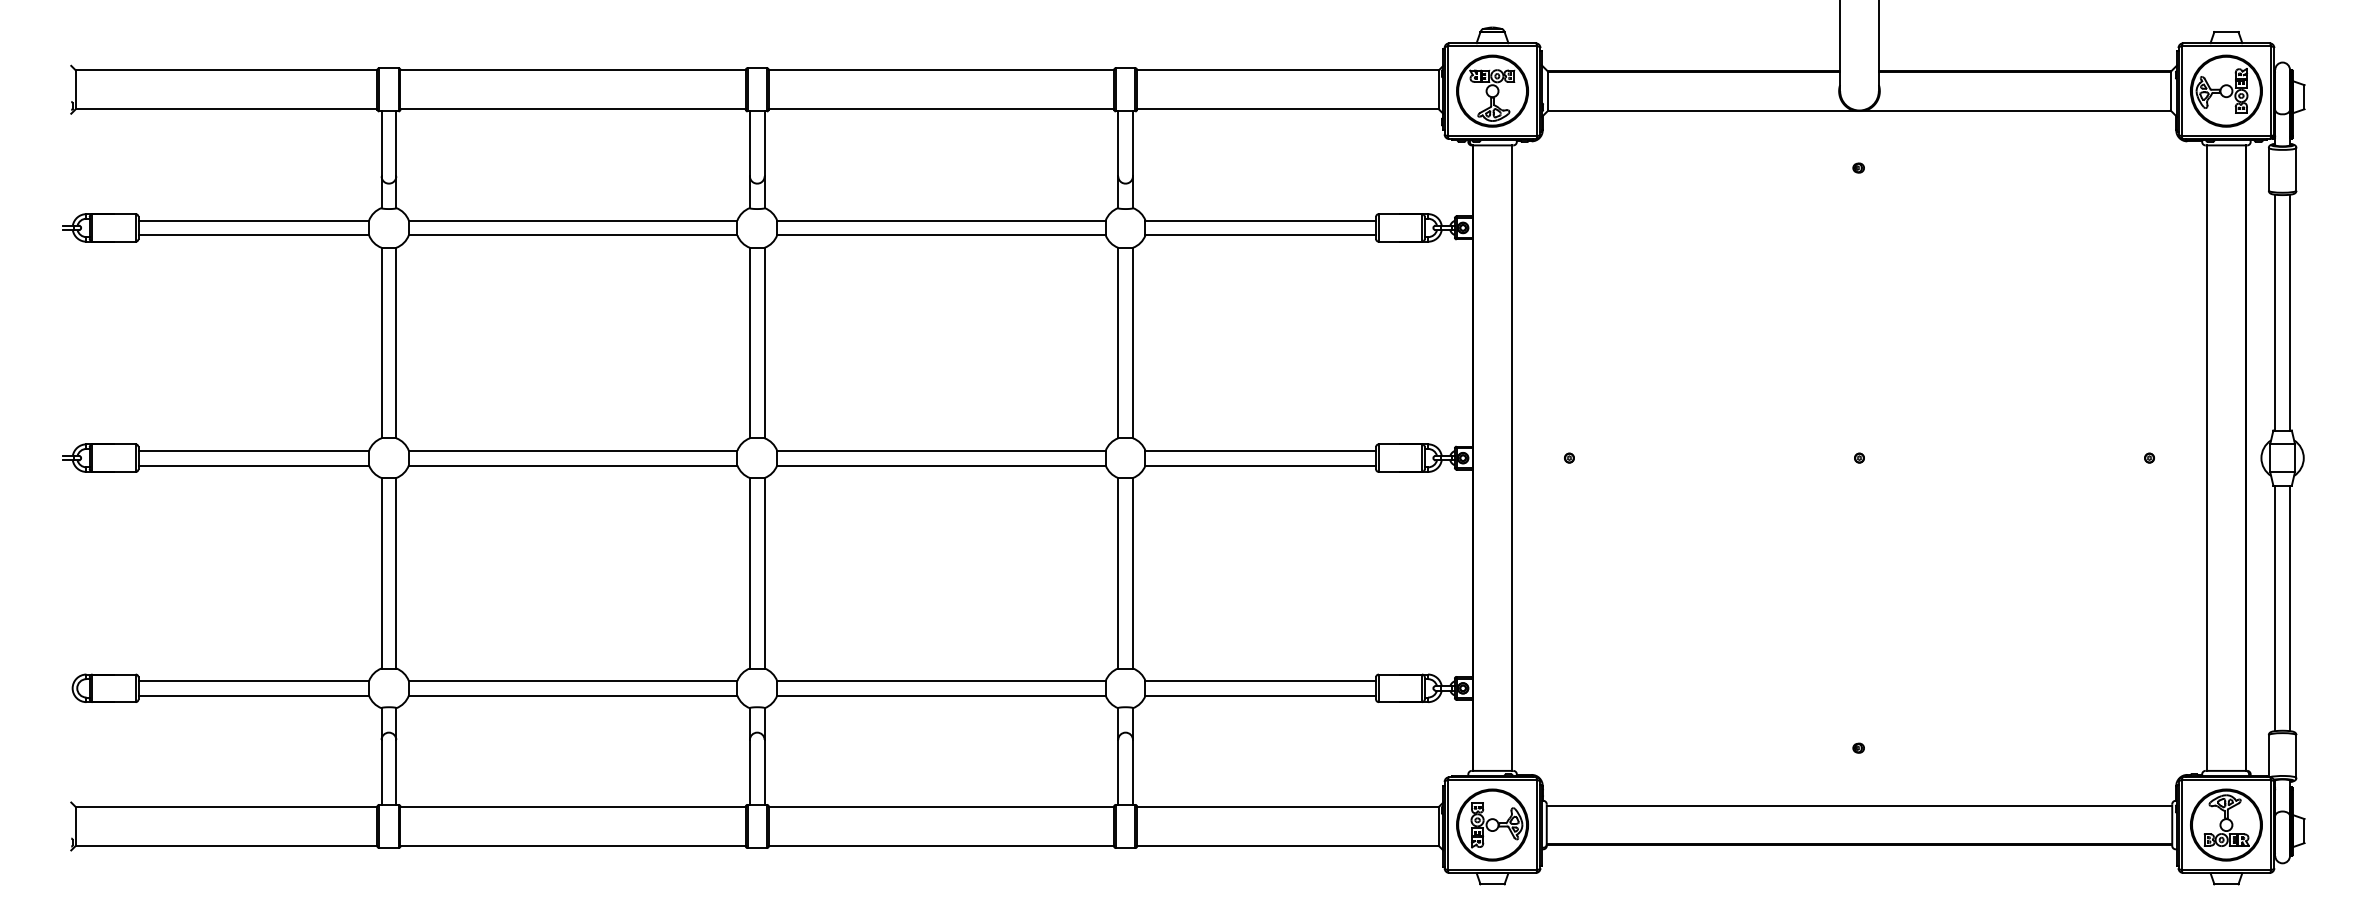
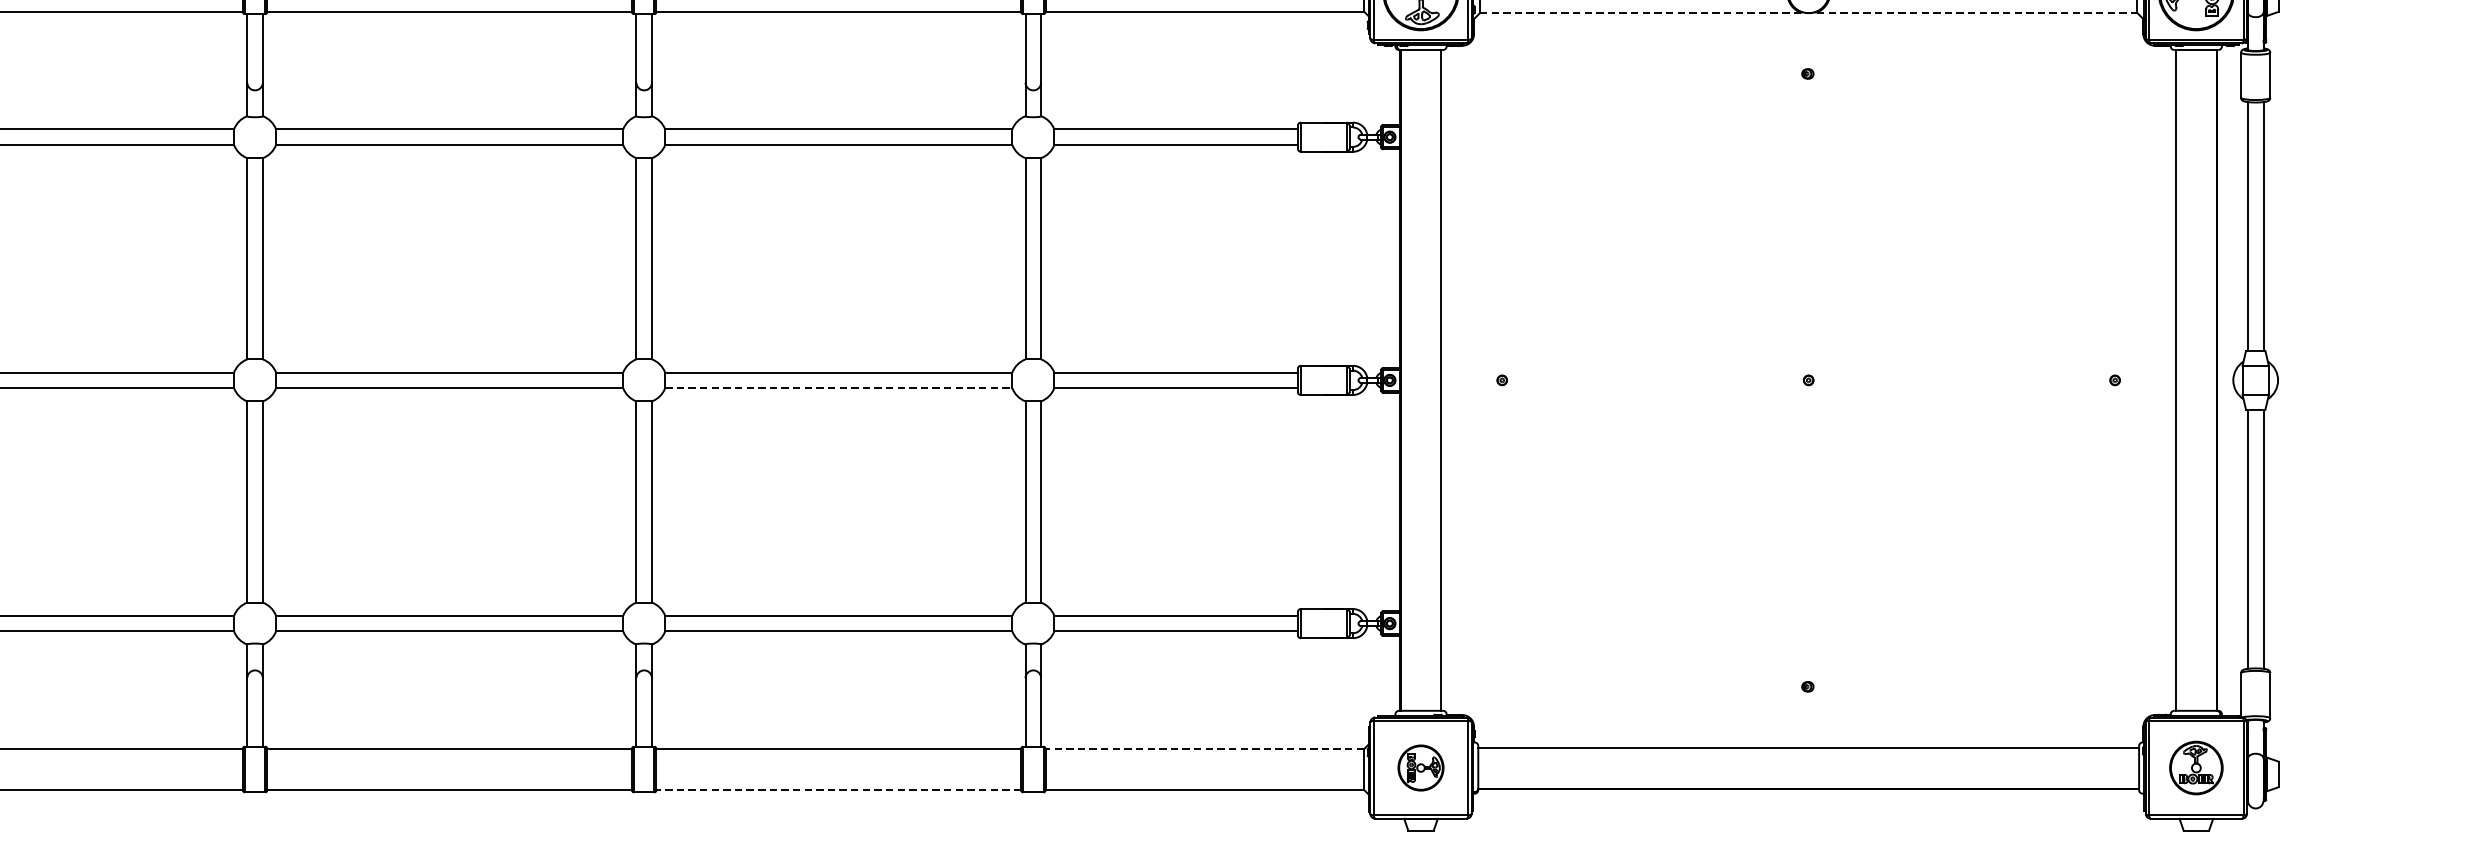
line: (1860, 110) -> (1809, 13), solid -> dashed
line: (941, 465) -> (838, 388), solid -> dashed
line: (1287, 807) -> (1204, 749), solid -> dashed
part: (1492, 824) -> (1420, 767), size x0.6
part: (2226, 824) -> (2196, 767), size x0.7
line: (941, 845) -> (838, 789), solid -> dashed

